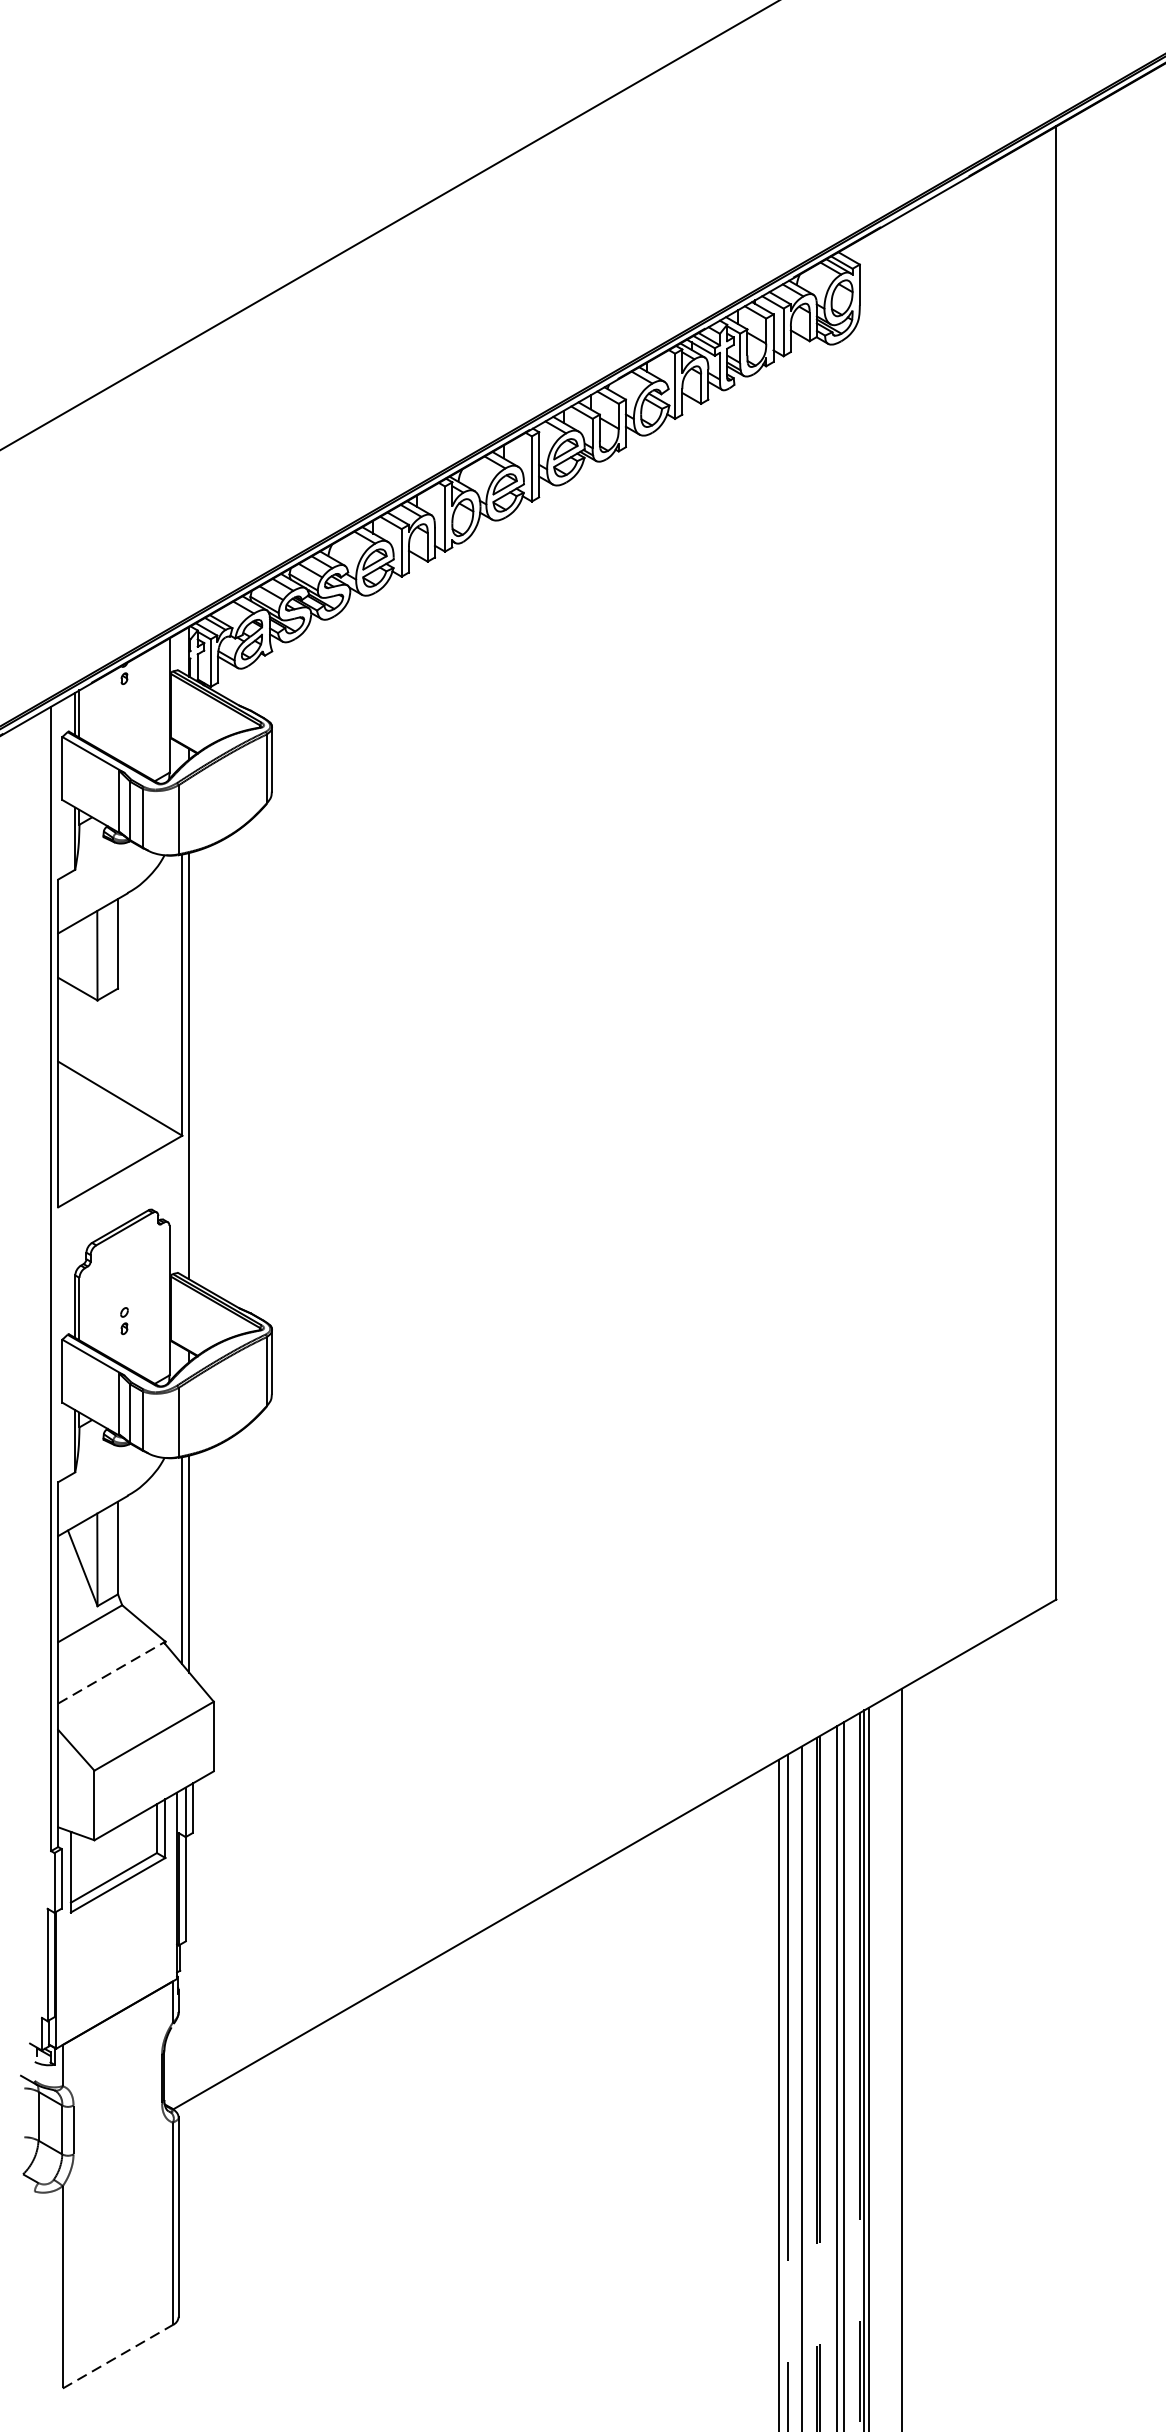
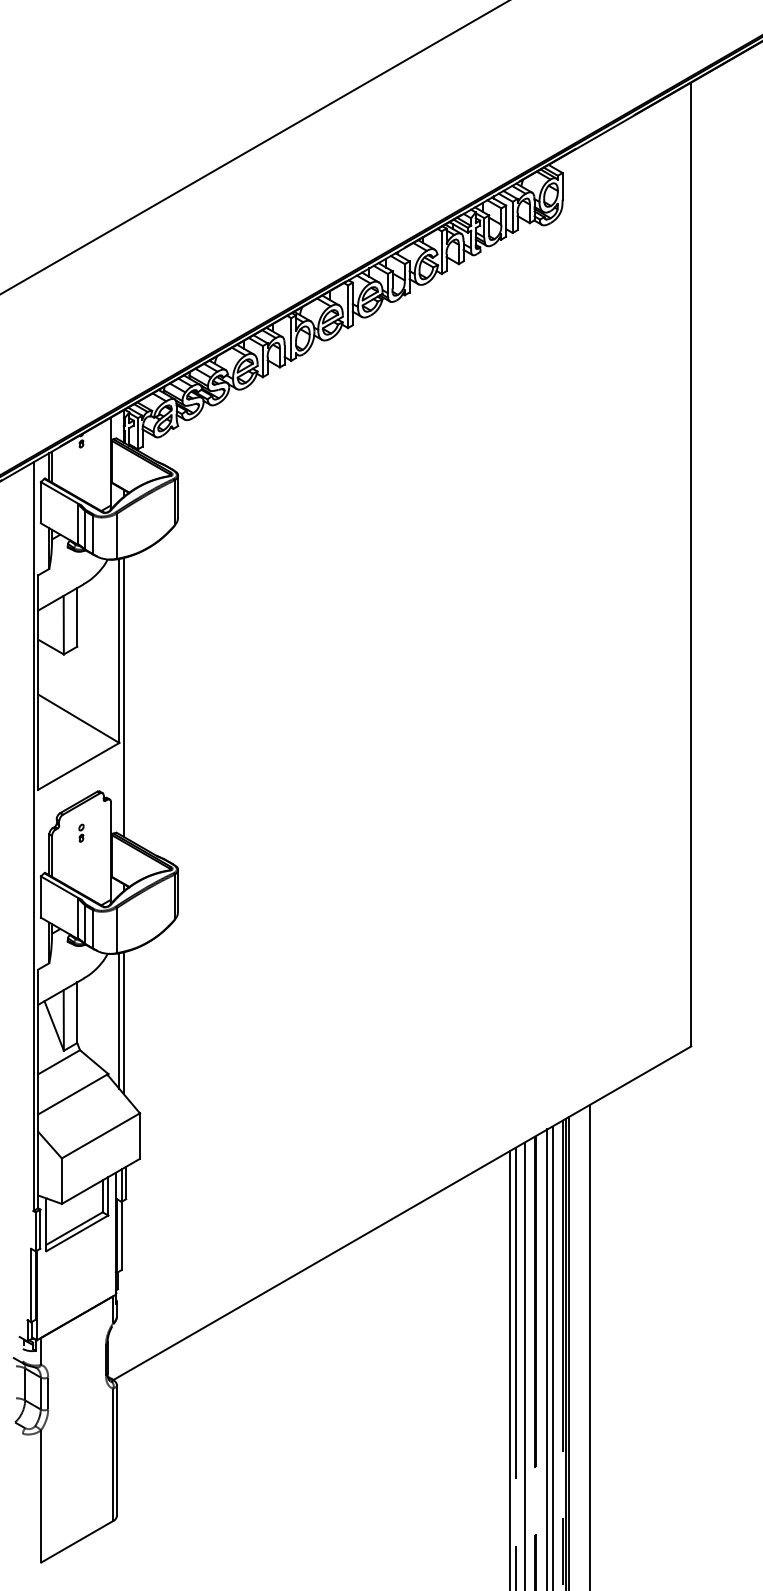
part: (124, 1319) -> (81, 832), moved
line: (110, 1672) -> (72, 1094), dashed -> solid
line: (118, 2356) -> (77, 1541), dashed -> solid

